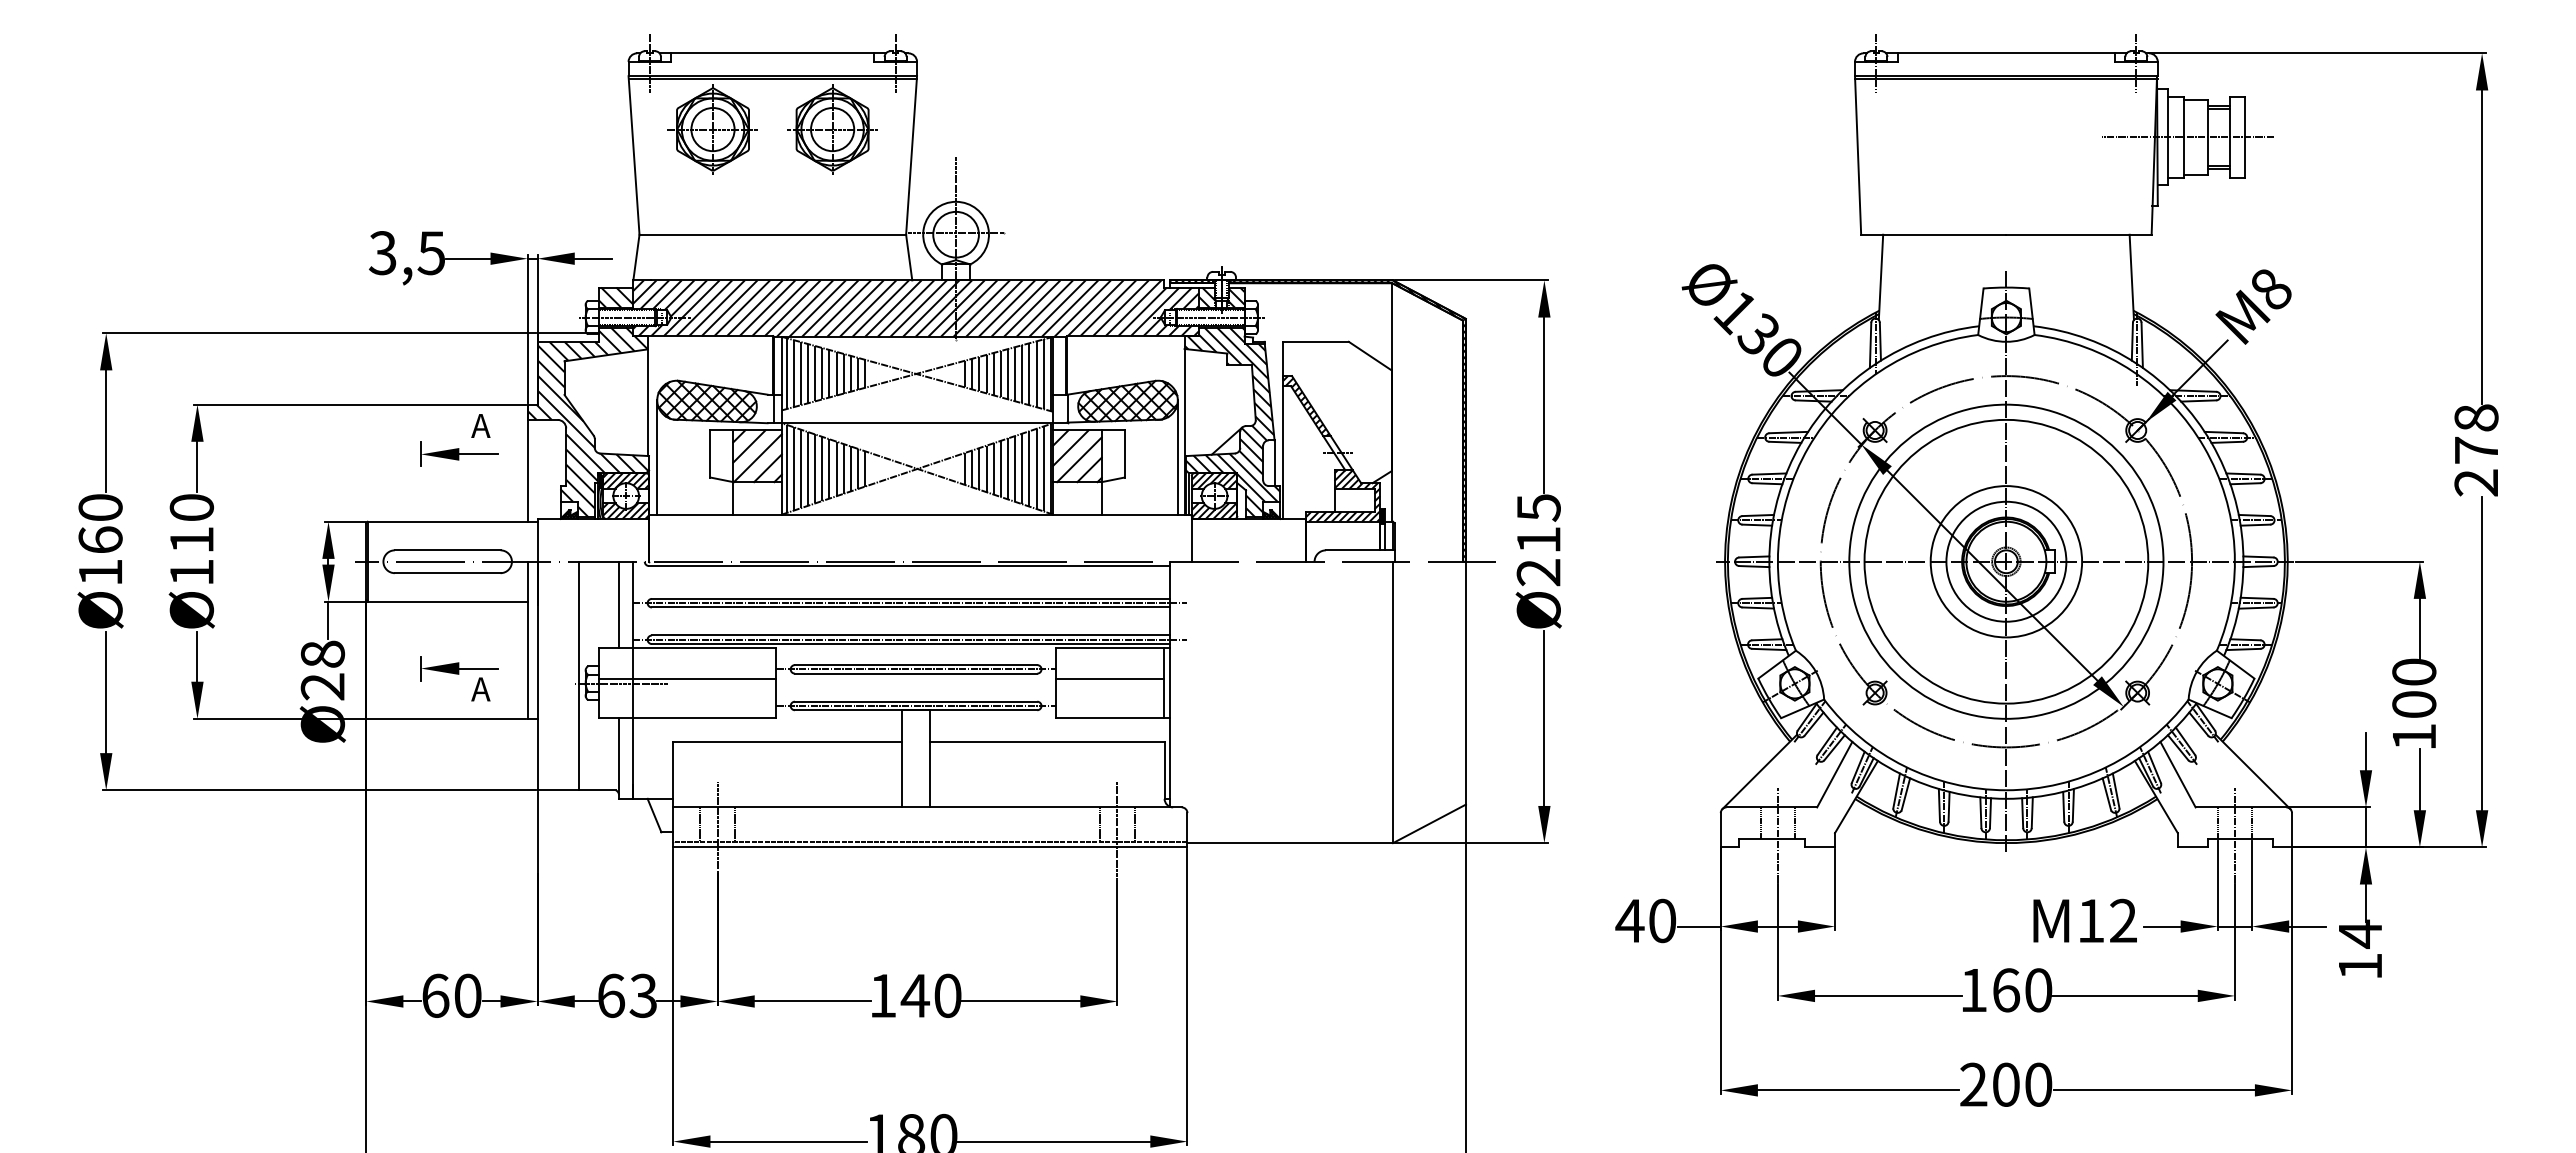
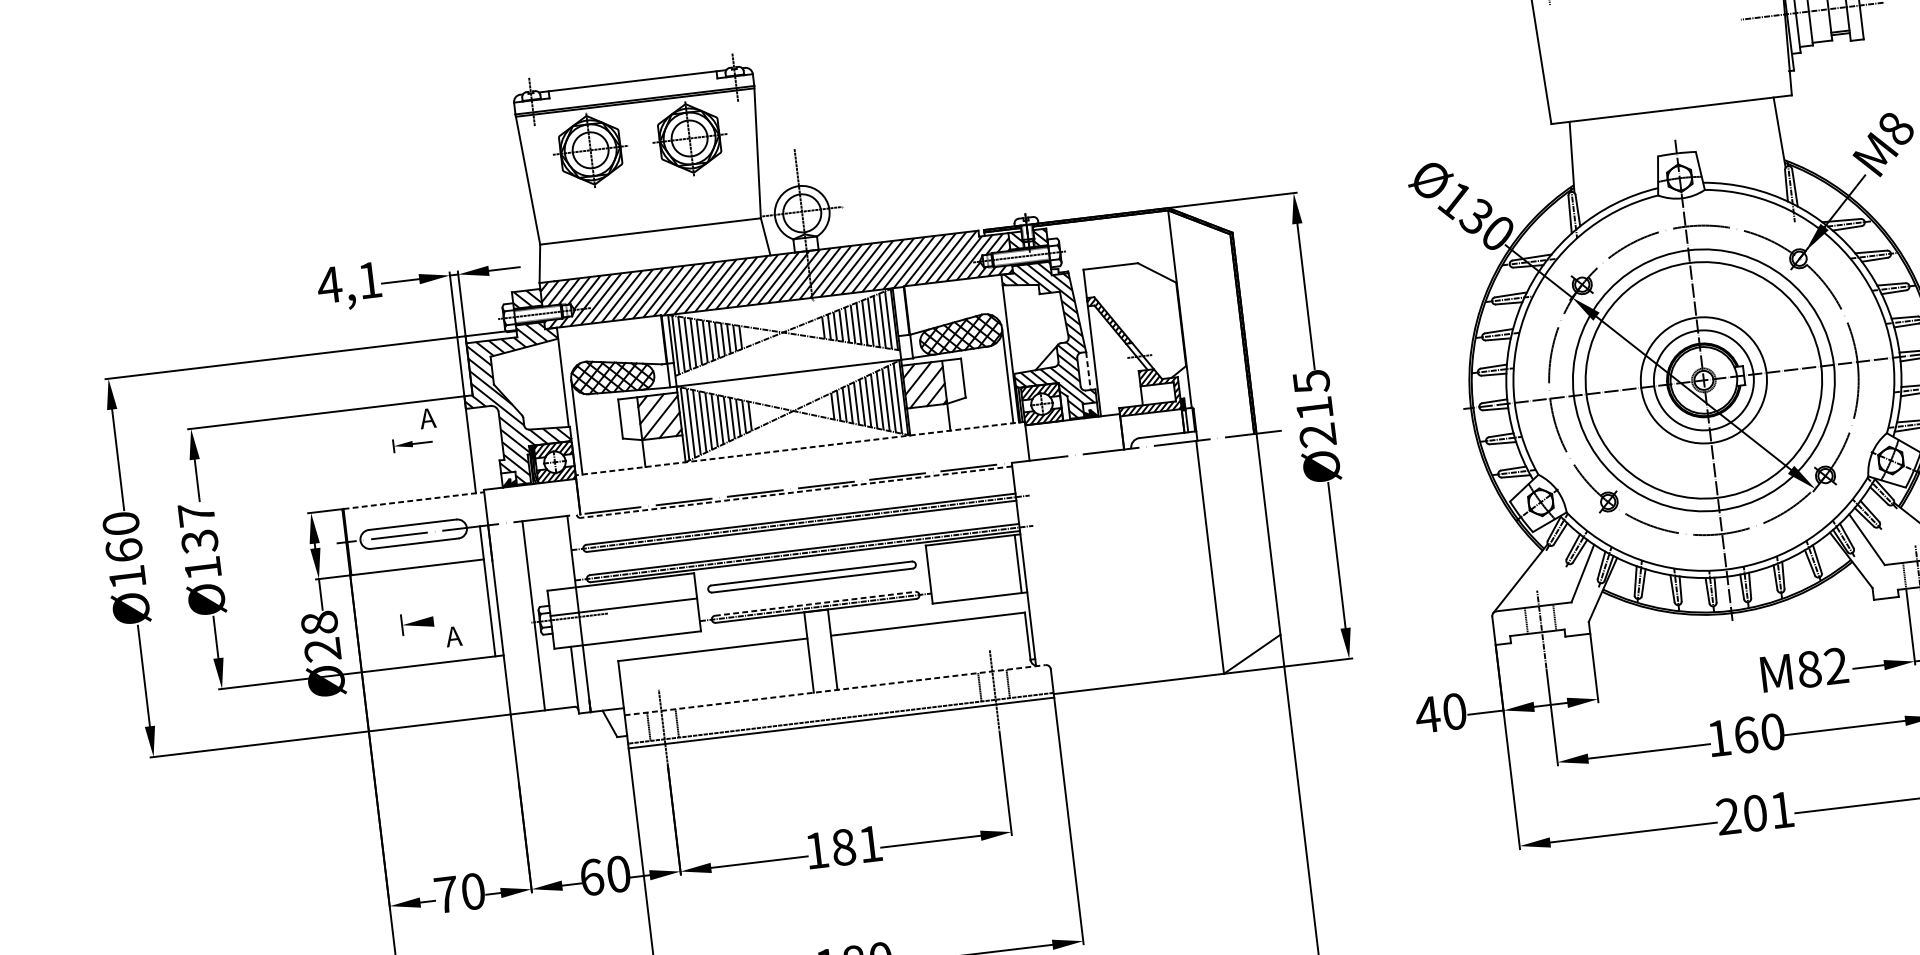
text: (406, 253) -> (349, 283), 3,5 -> 4,1
part: (459, 453) -> (412, 443), size x0.6
line: (1274, 463) -> (1088, 371), solid -> dashed
line: (919, 514) -> (799, 448), solid -> dashed
line: (452, 521) -> (413, 500), solid -> dashed
text: (191, 524) -> (197, 528), Ø110 -> Ø137
line: (909, 566) -> (796, 492), solid -> dashed
line: (619, 604) -> (560, 552), removed
line: (478, 668) -> (449, 619), removed
line: (916, 669) -> (812, 577), removed
line: (1109, 678) -> (973, 565), removed
line: (916, 701) -> (815, 603), solid -> dashed
line: (928, 807) -> (835, 690), solid -> dashed
text: (2090, 921) -> (1809, 669), M12 -> M82
text: (435, 995) -> (446, 894), 60 -> 70
text: (643, 995) -> (618, 873), 63 -> 60
text: (930, 995) -> (856, 845), 140 -> 181
text: (2038, 1084) -> (1782, 809), 200 -> 201

